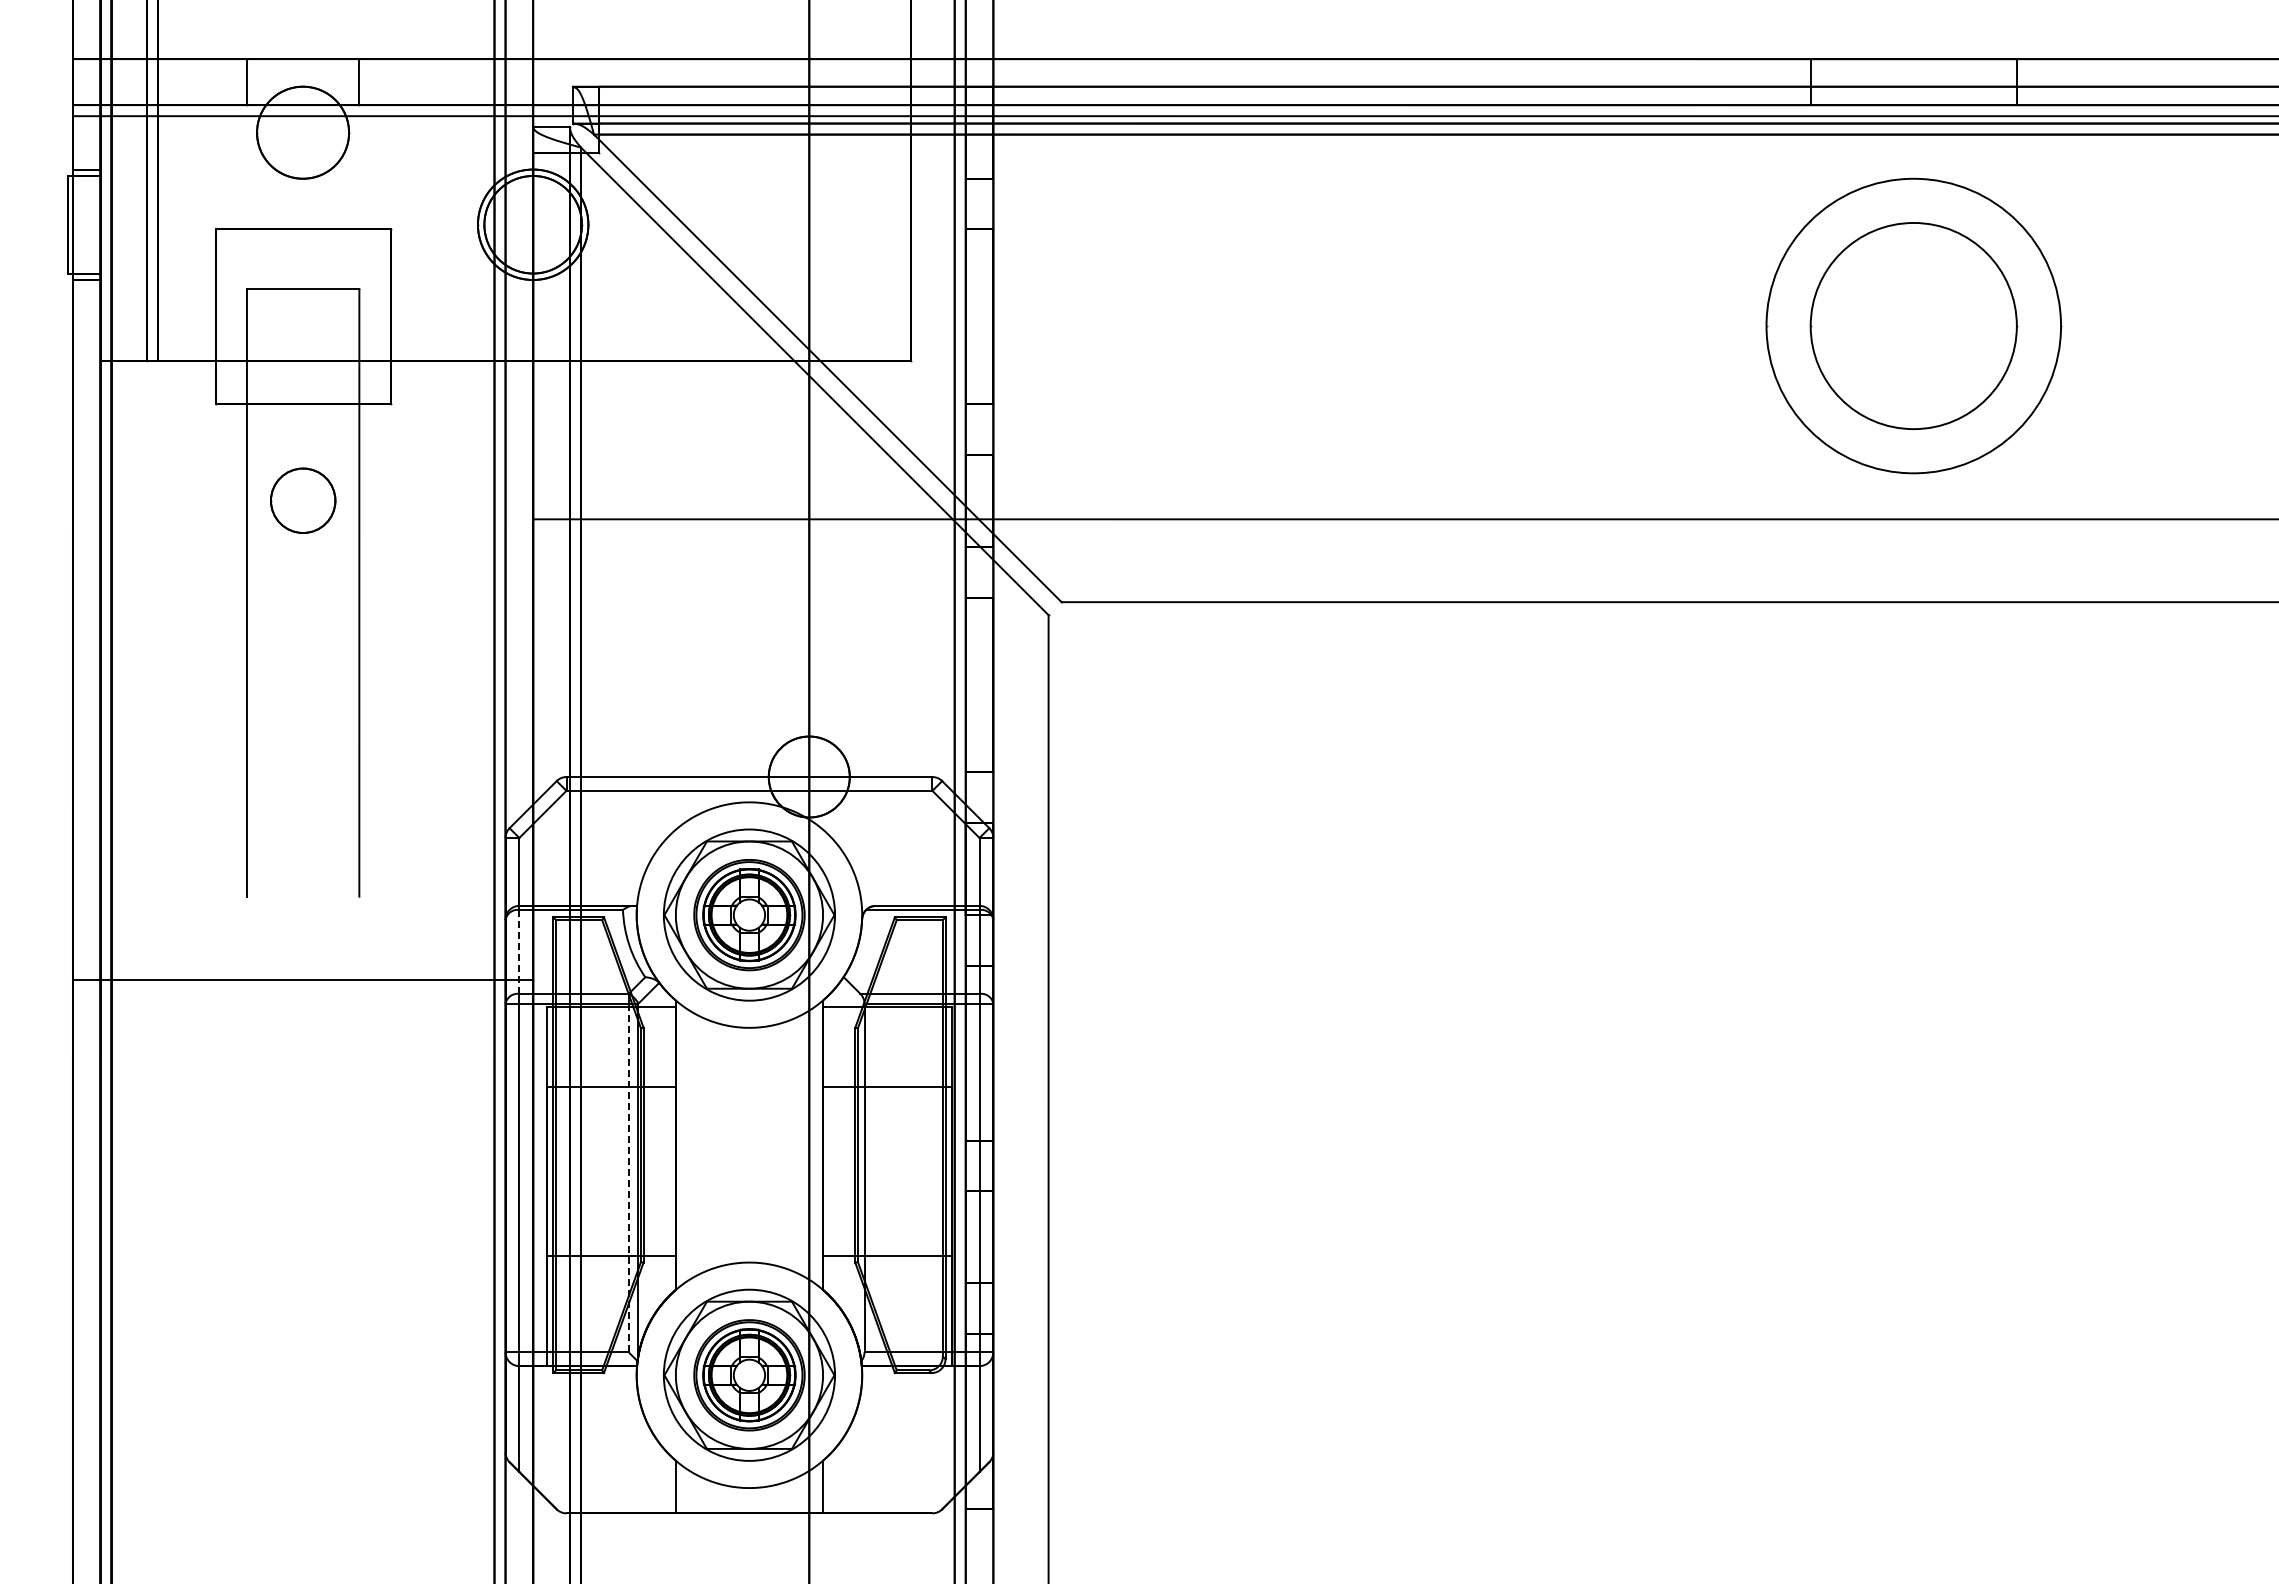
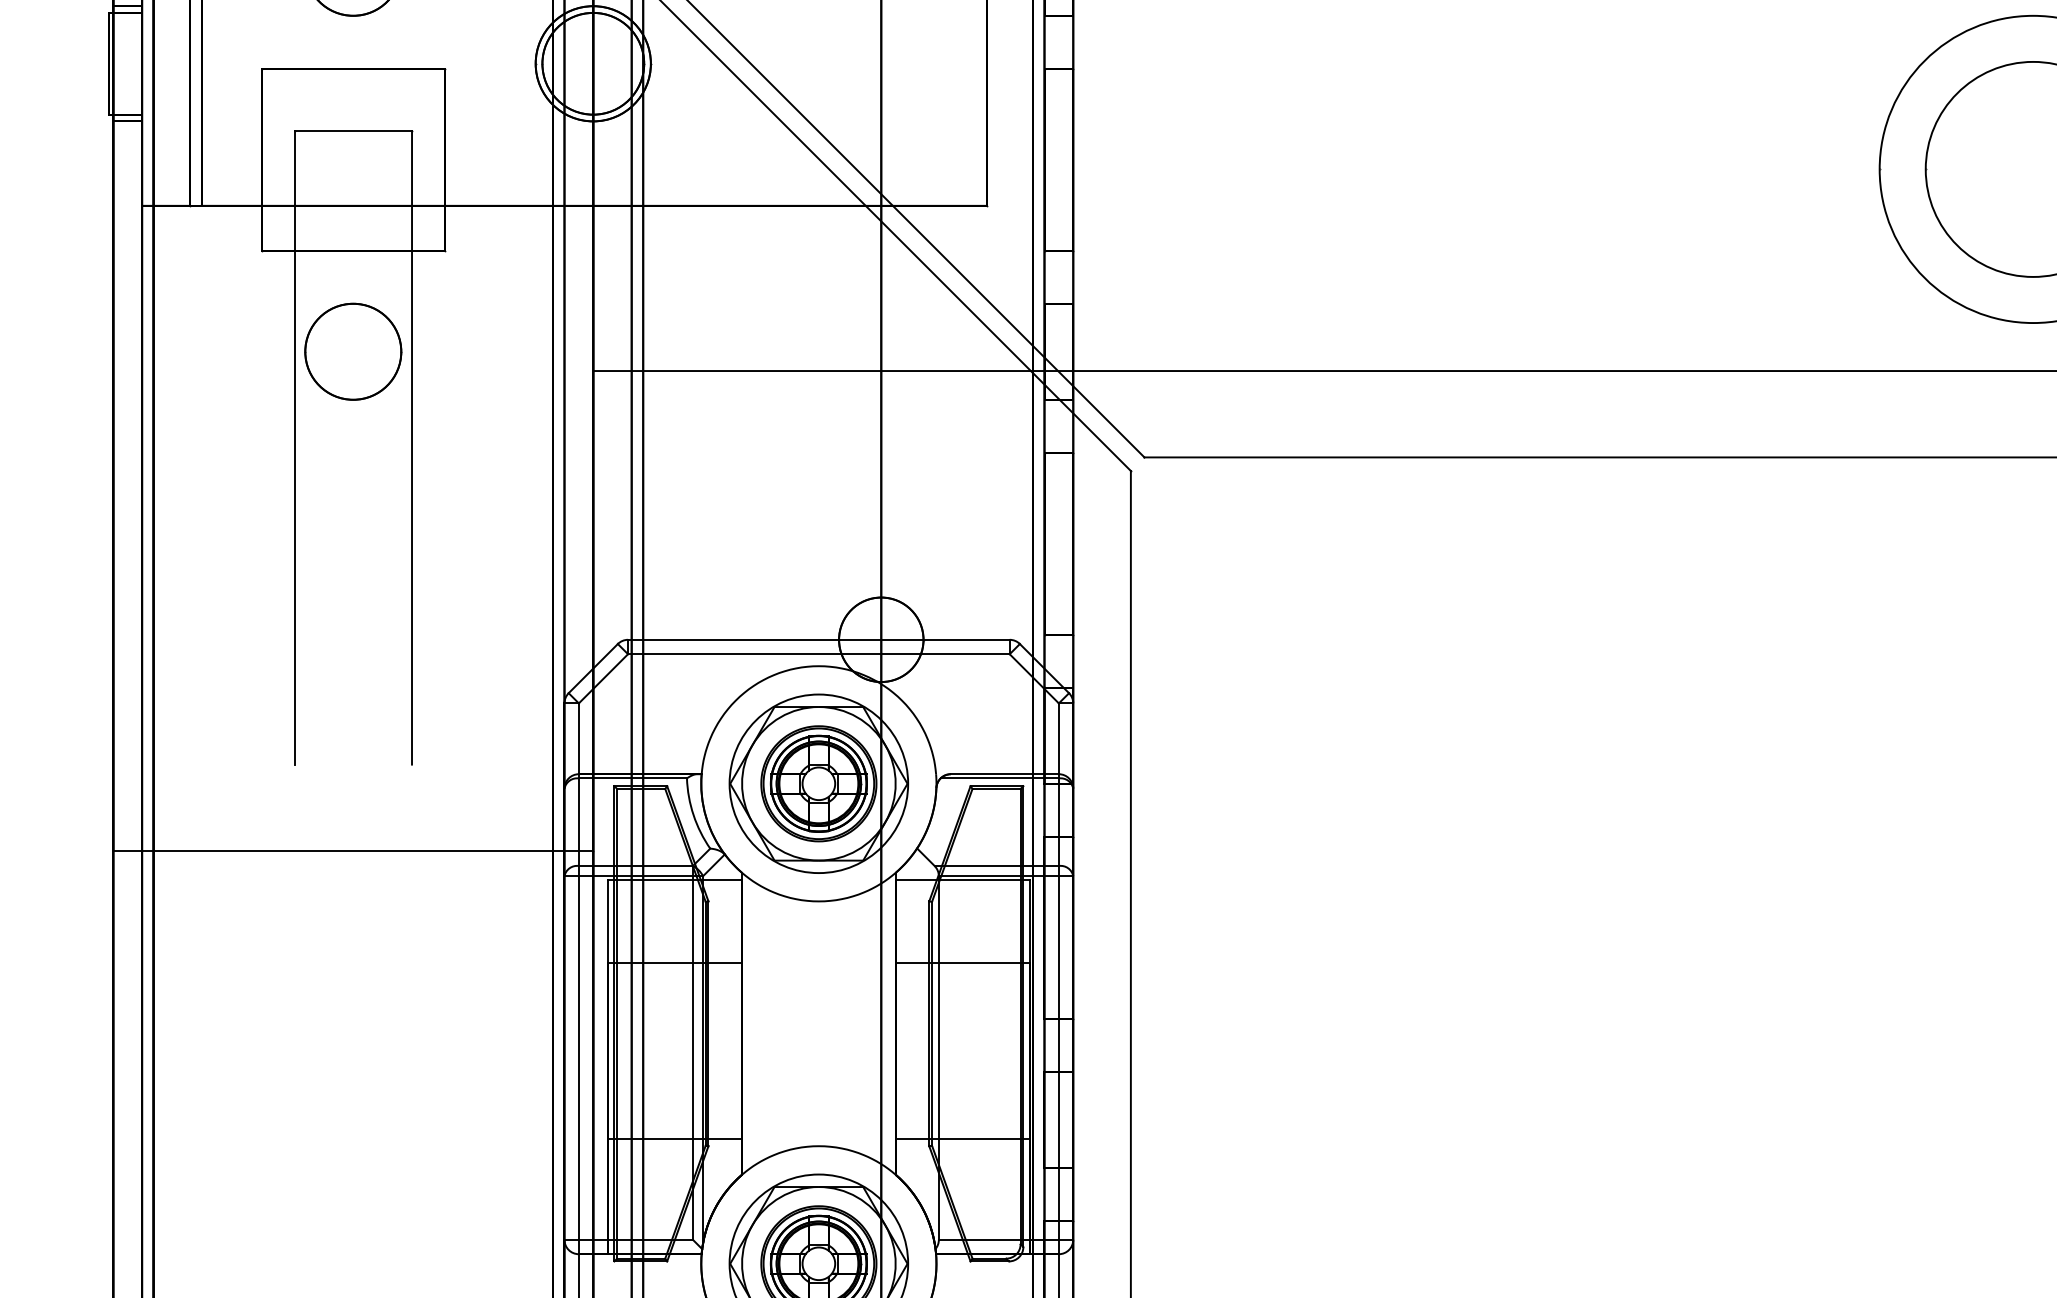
circle: (303, 500) -> (353, 351), size x1.43
line: (519, 951) -> (579, 821), dashed -> solid
line: (628, 1177) -> (692, 1057), dashed -> solid

